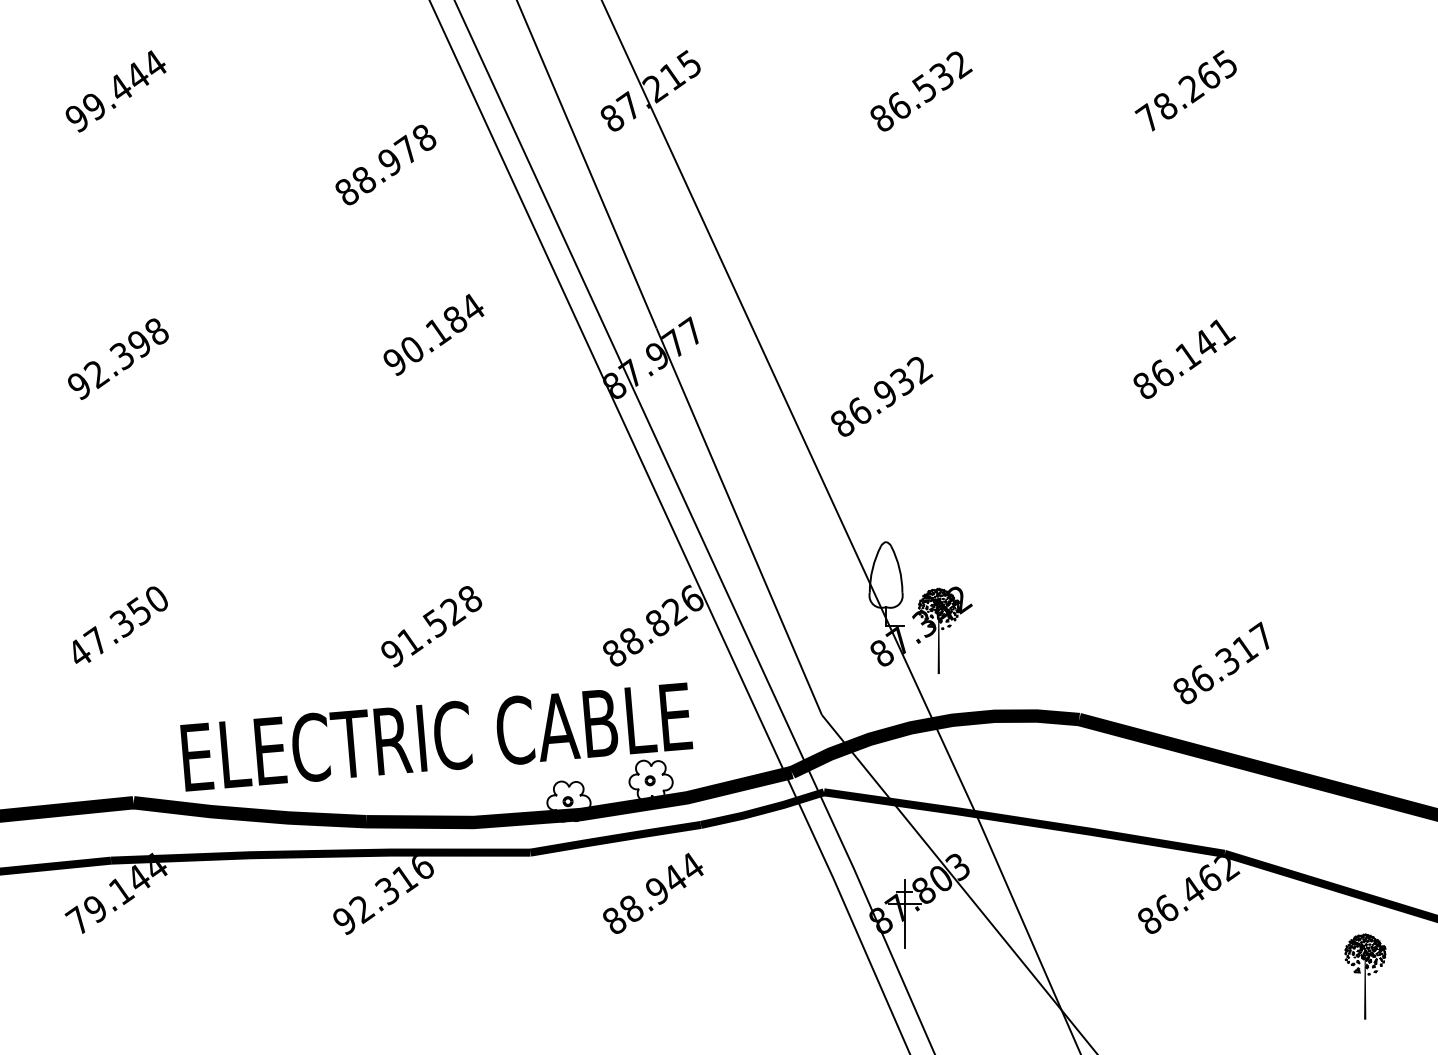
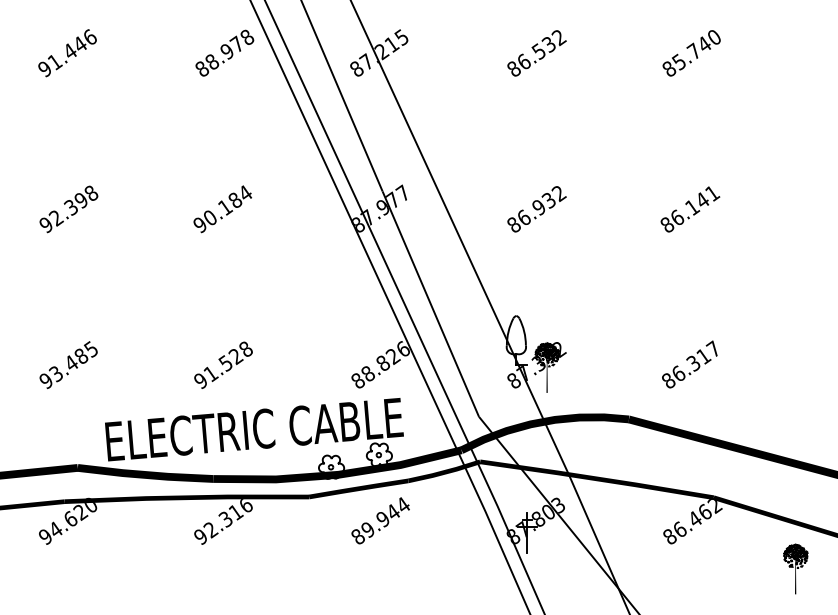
text: (124, 84) -> (72, 49), 99.444 -> 91.446
text: (1184, 89) -> (690, 52), 78.265 -> 85.740
text: (385, 163) -> (224, 52), moved
text: (433, 335) -> (222, 209), moved
text: (881, 397) -> (536, 209), moved
text: (431, 625) -> (223, 364), moved
text: (115, 627) -> (67, 365), 47.350 -> 93.485
text: (1220, 663) -> (689, 364), moved
text: (115, 892) -> (67, 520), 79.144 -> 94.620
text: (630, 908) -> (367, 529), 88.944 -> 89.944

